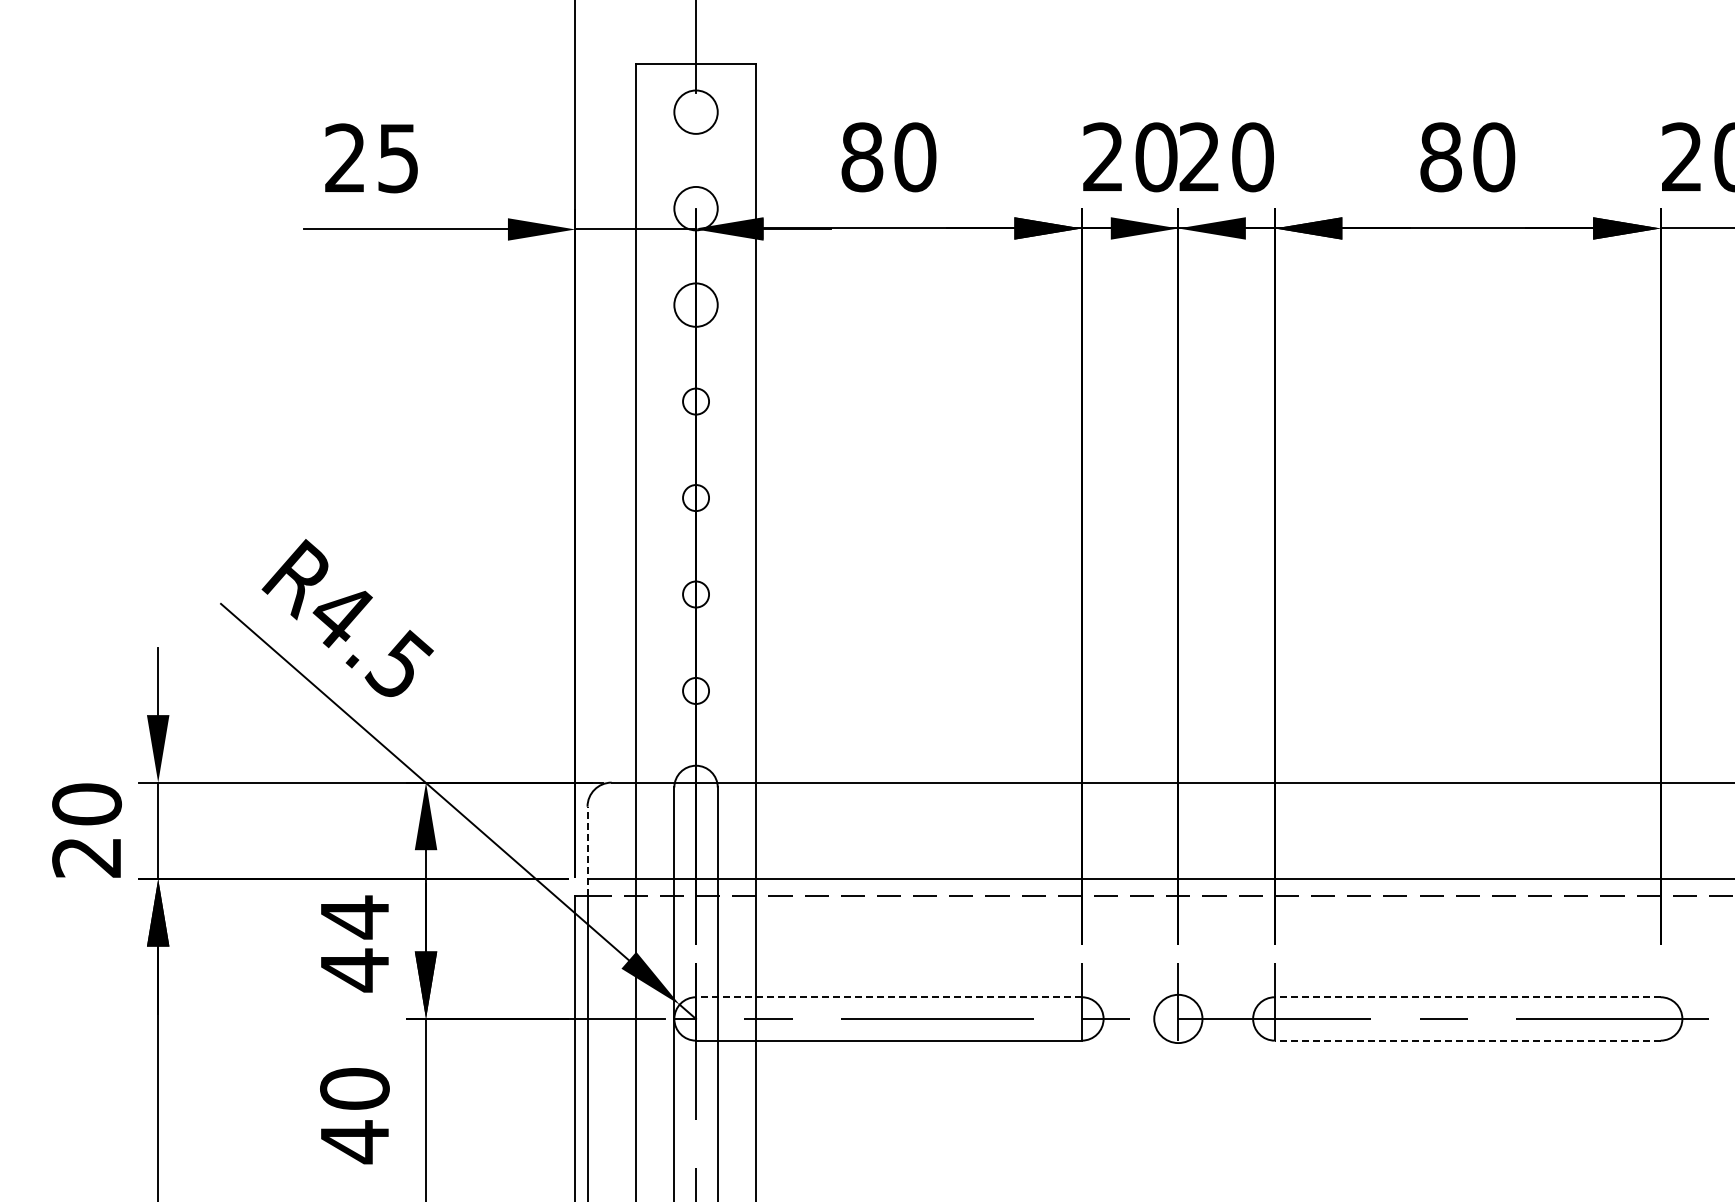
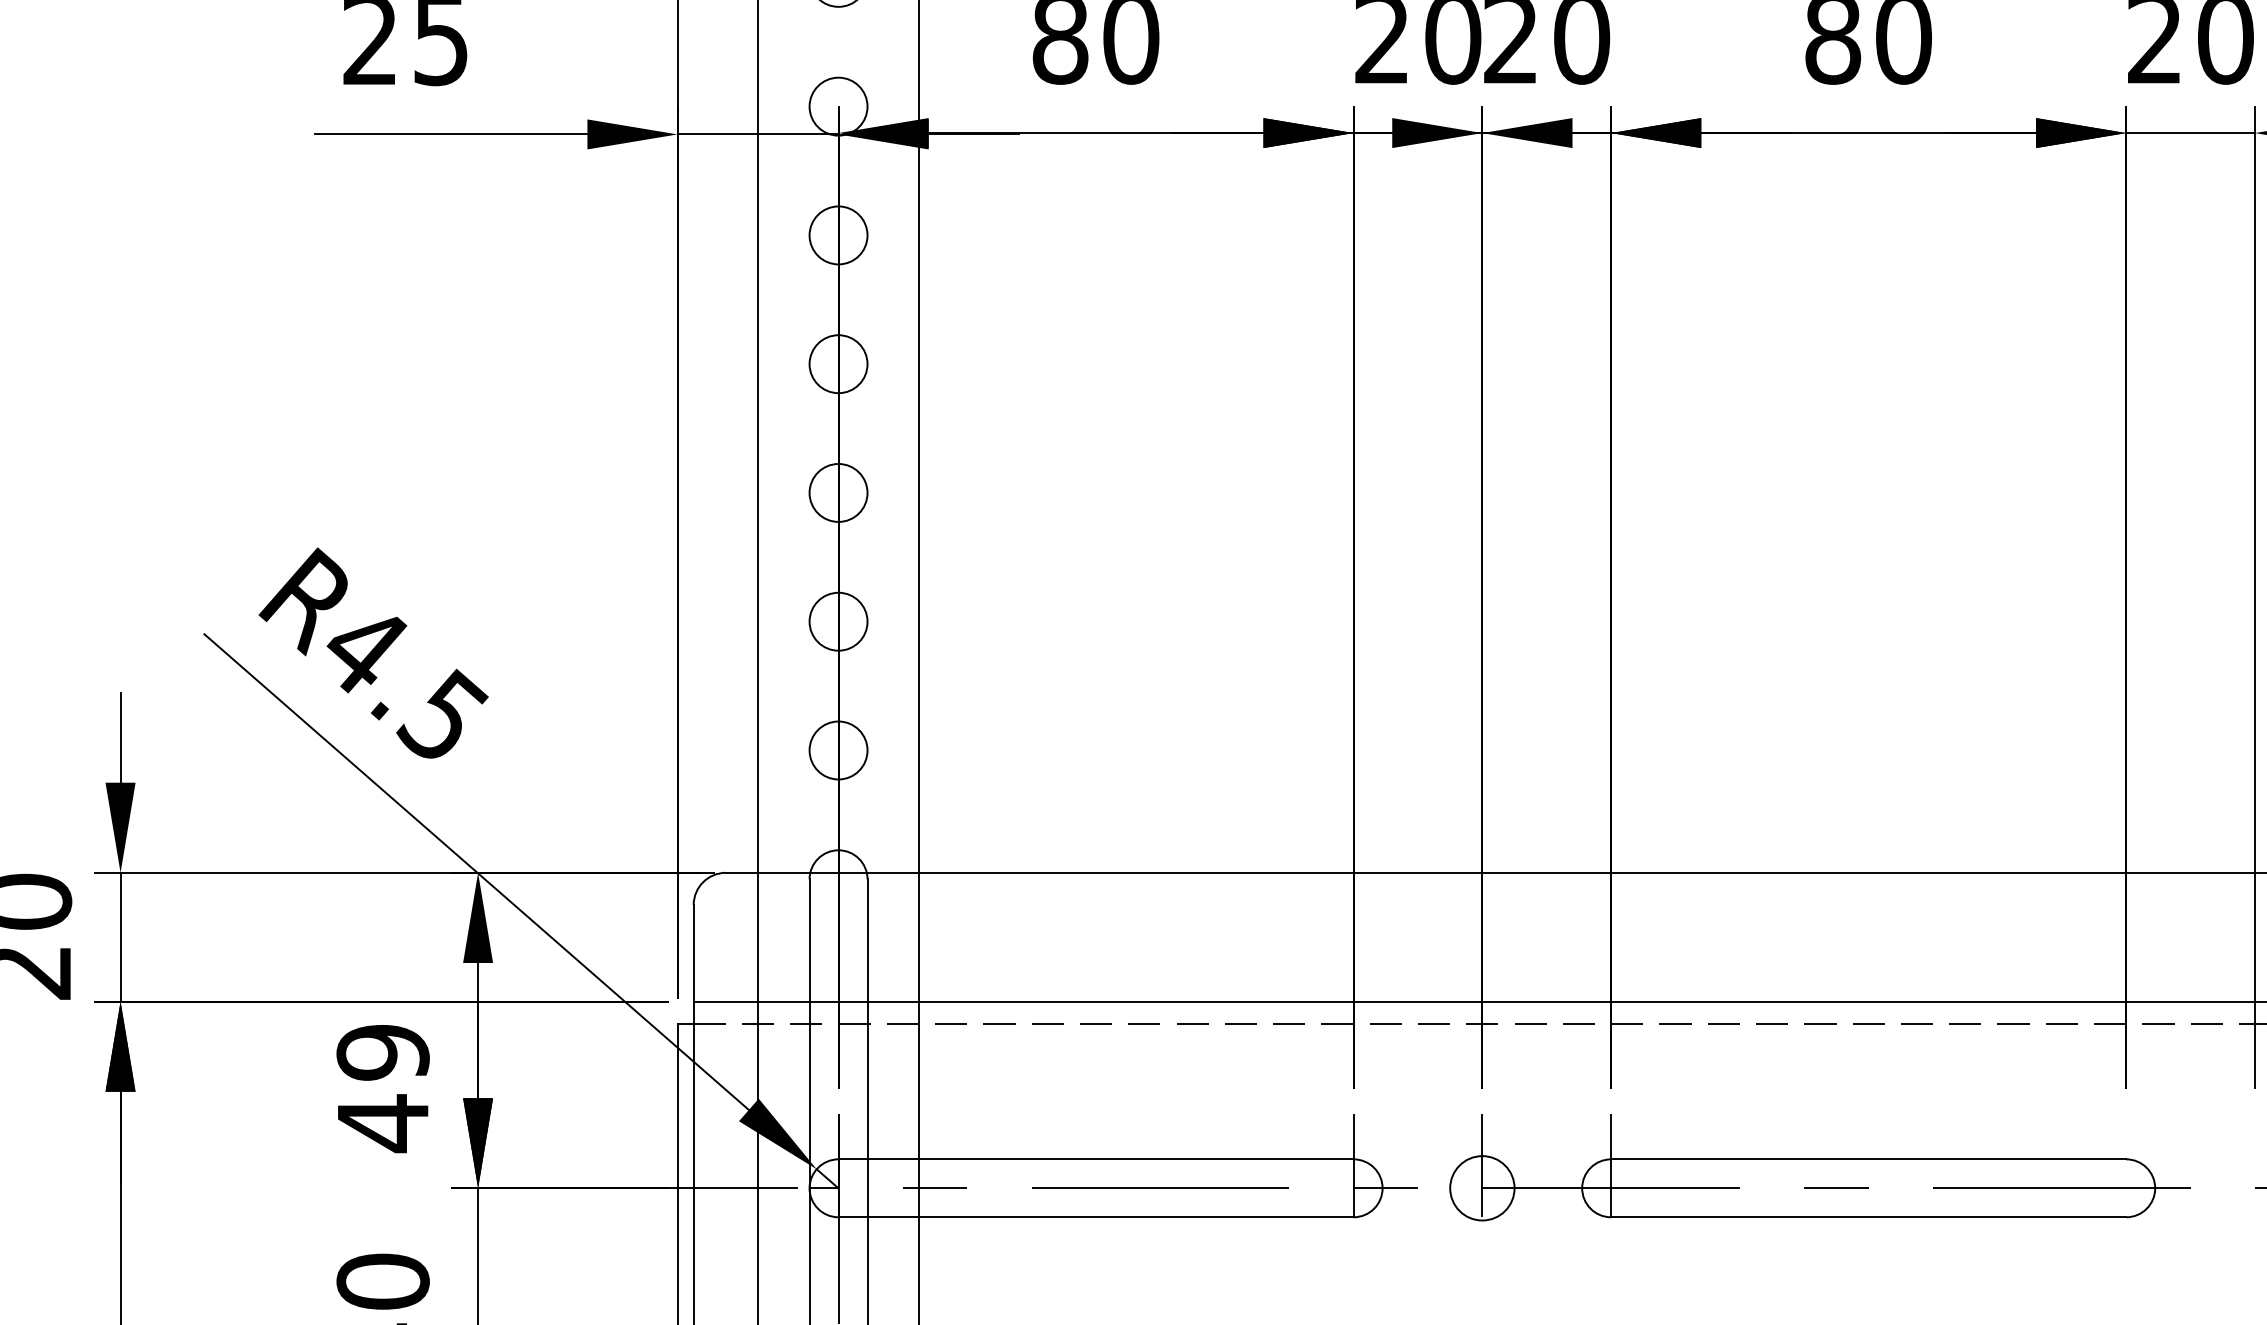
circle: (695, 401) -> (837, 364), size x1.67
circle: (695, 497) -> (837, 492), size x1.67
circle: (695, 594) -> (837, 621), size x1.67
circle: (695, 690) -> (837, 749), size x1.67
line: (587, 851) -> (693, 964), dashed -> solid
text: (354, 917) -> (382, 1052), 44 -> 49
line: (888, 997) -> (1095, 1159), dashed -> solid
line: (1467, 997) -> (1868, 1159), dashed -> solid
line: (1467, 1040) -> (1868, 1217), dashed -> solid

